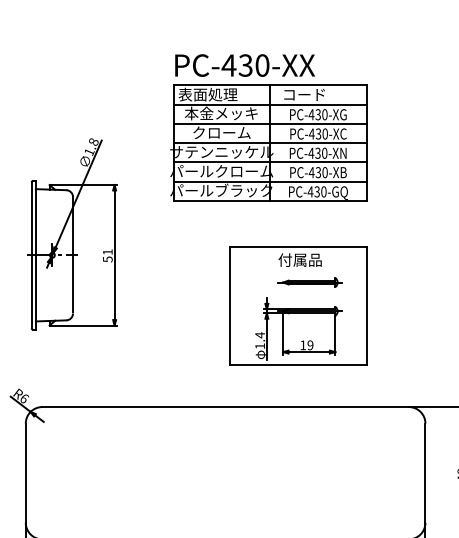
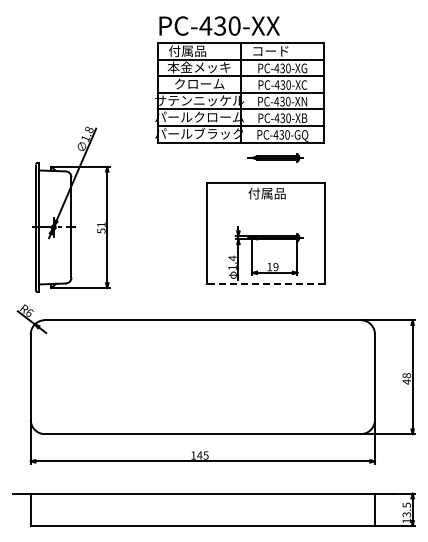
text: (207, 93) -> (187, 50), 表面処理 -> 付属品
part: (73, 234) -> (71, 209), moved
part: (309, 282) -> (275, 157), moved
line: (298, 364) -> (265, 283), solid -> dashed

